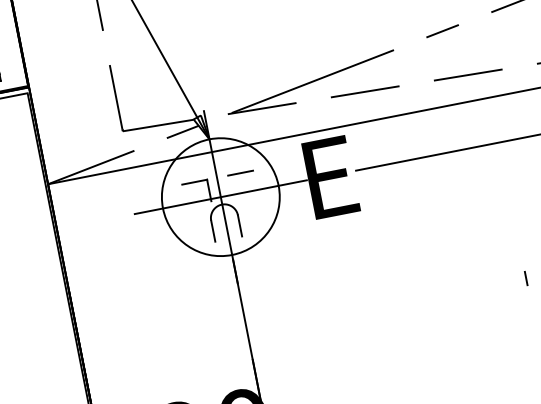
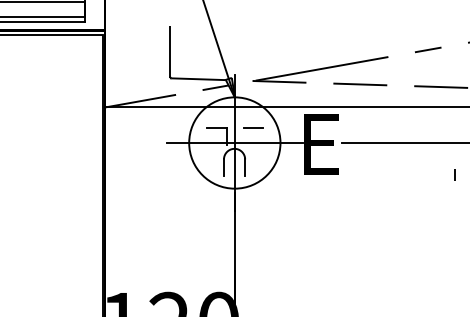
line: (525, 277) -> (454, 174), moved

